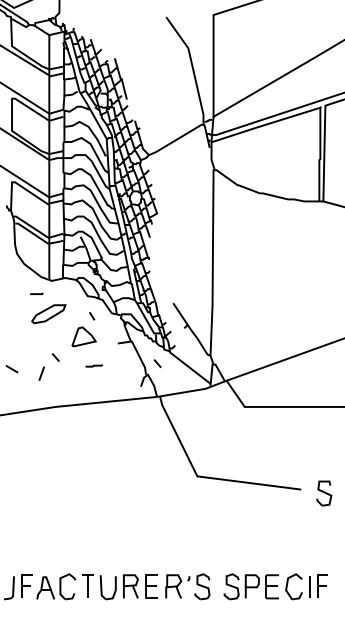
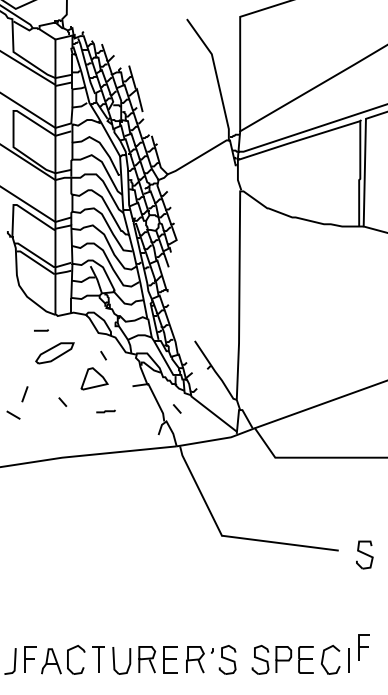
line: (41, 373) -> (24, 394), moved
part: (322, 586) -> (363, 647), moved

